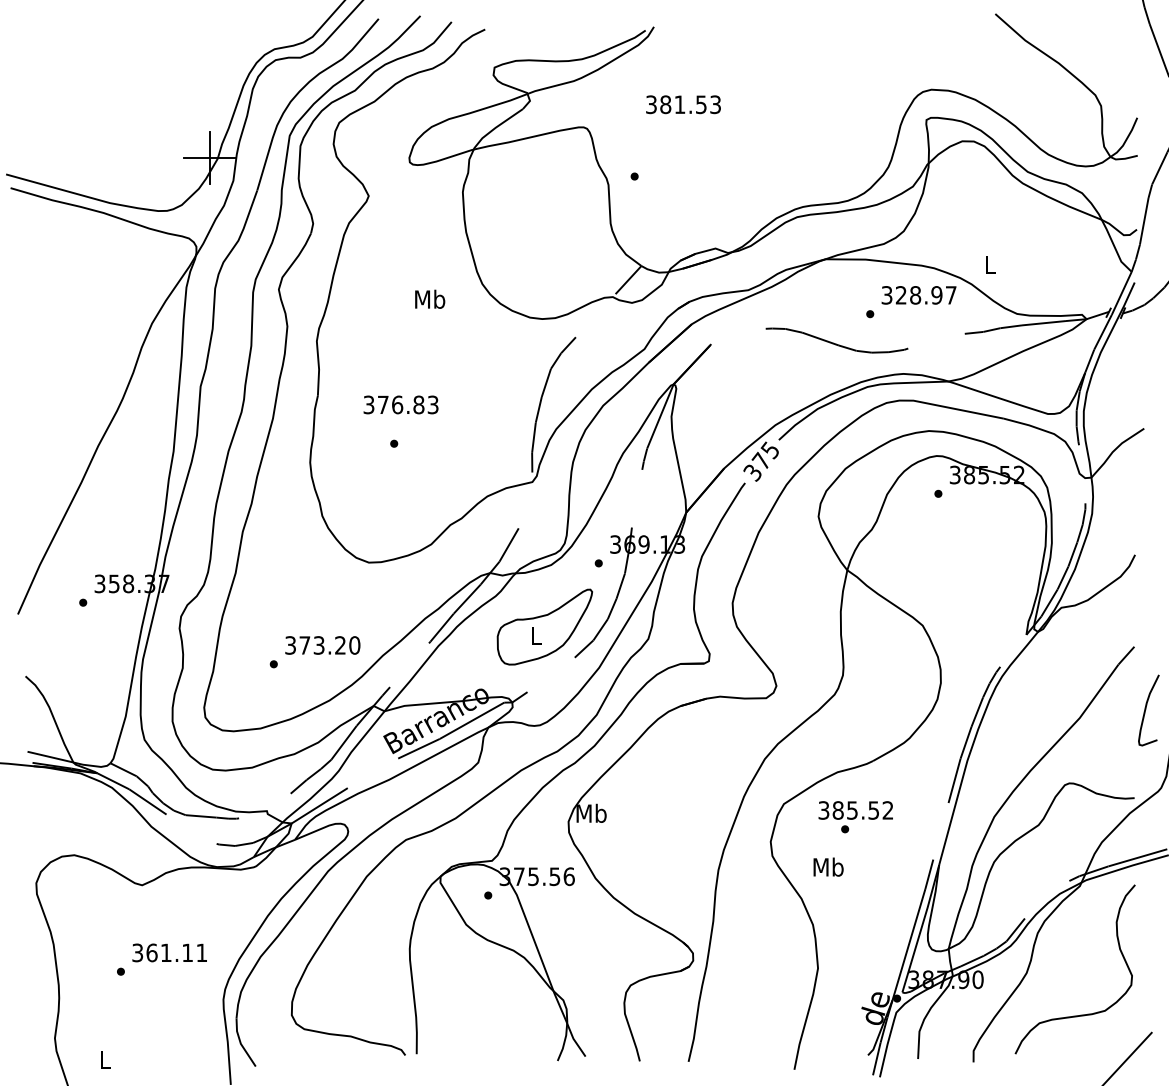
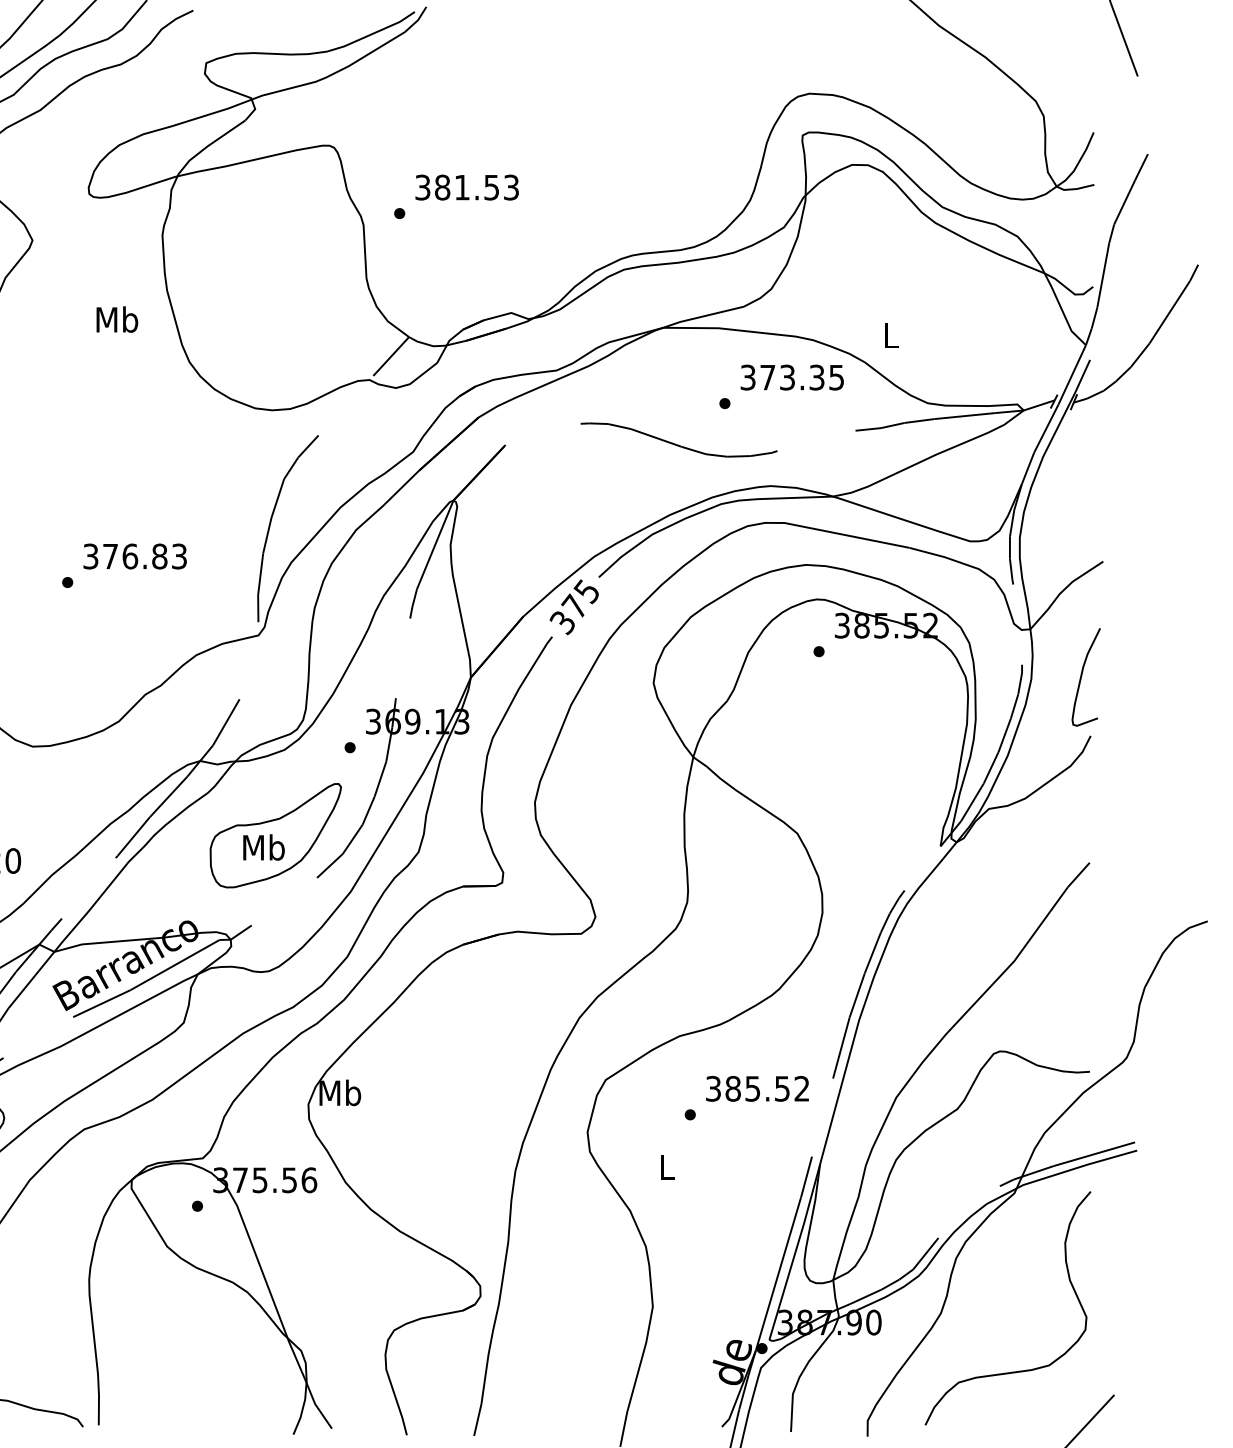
text: (683, 104) -> (467, 187), moved
text: (925, 295) -> (801, 377), 328.97 -> 373.35
text: (430, 298) -> (117, 318), moved
text: (400, 404) -> (134, 555), moved
text: (536, 635) -> (264, 847), L -> Mb
curve: (1146, 709) -> (1082, 676), moved
text: (855, 810) -> (757, 1088), moved
text: (828, 866) -> (667, 1166), Mb -> L

